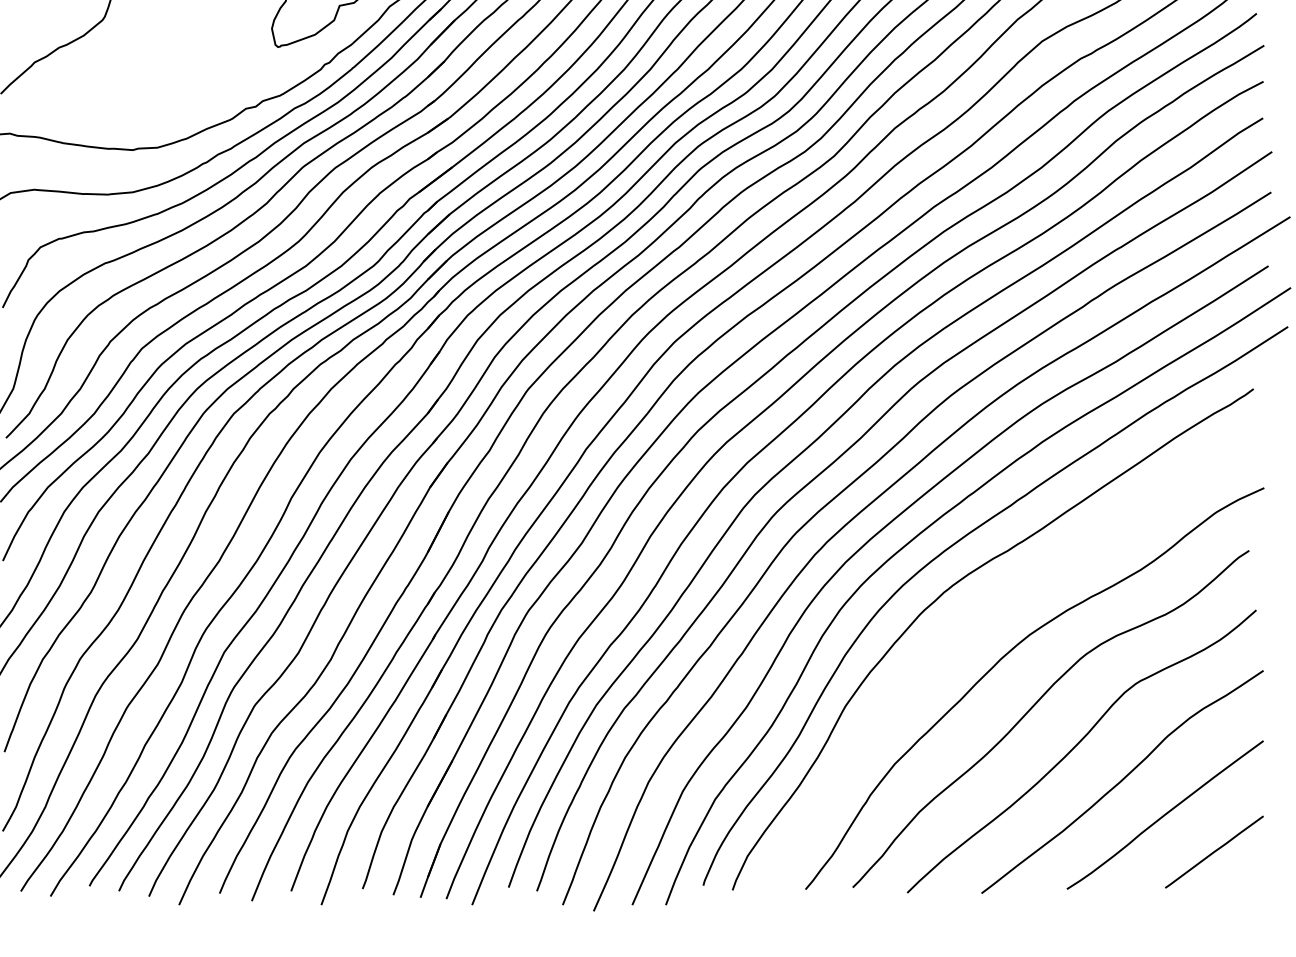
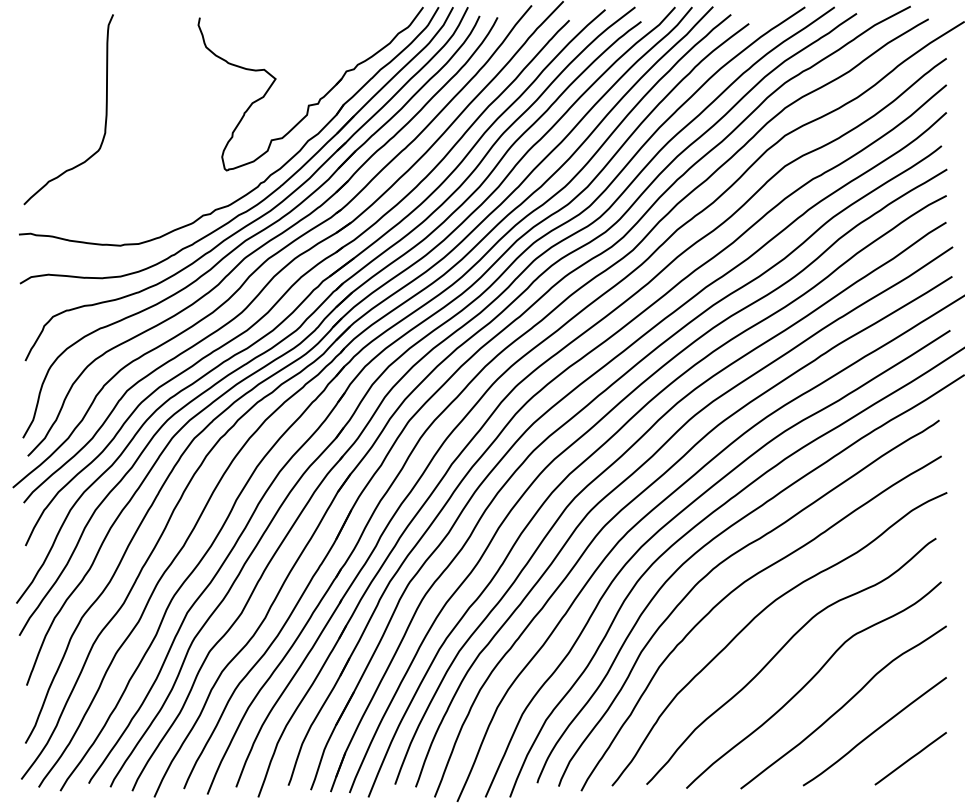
curve: (974, 621) -> (735, 590), added

